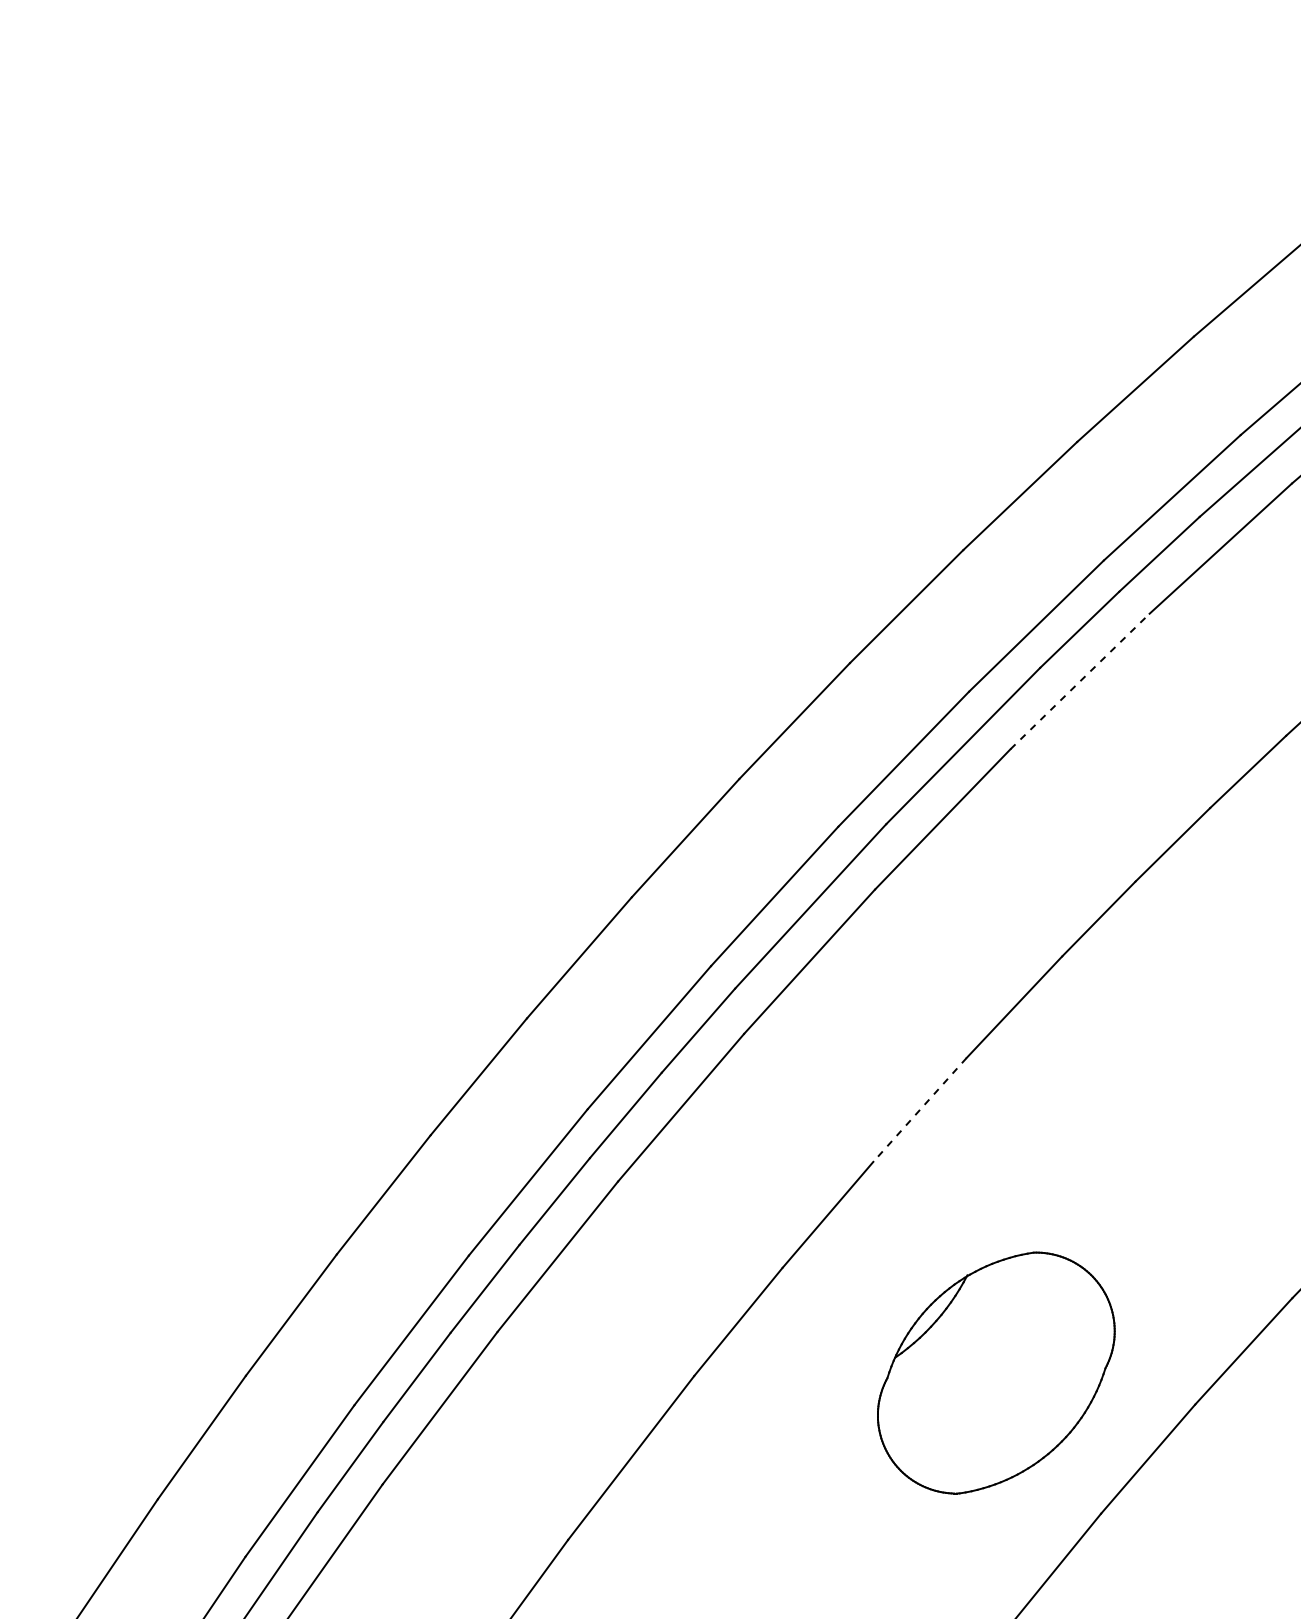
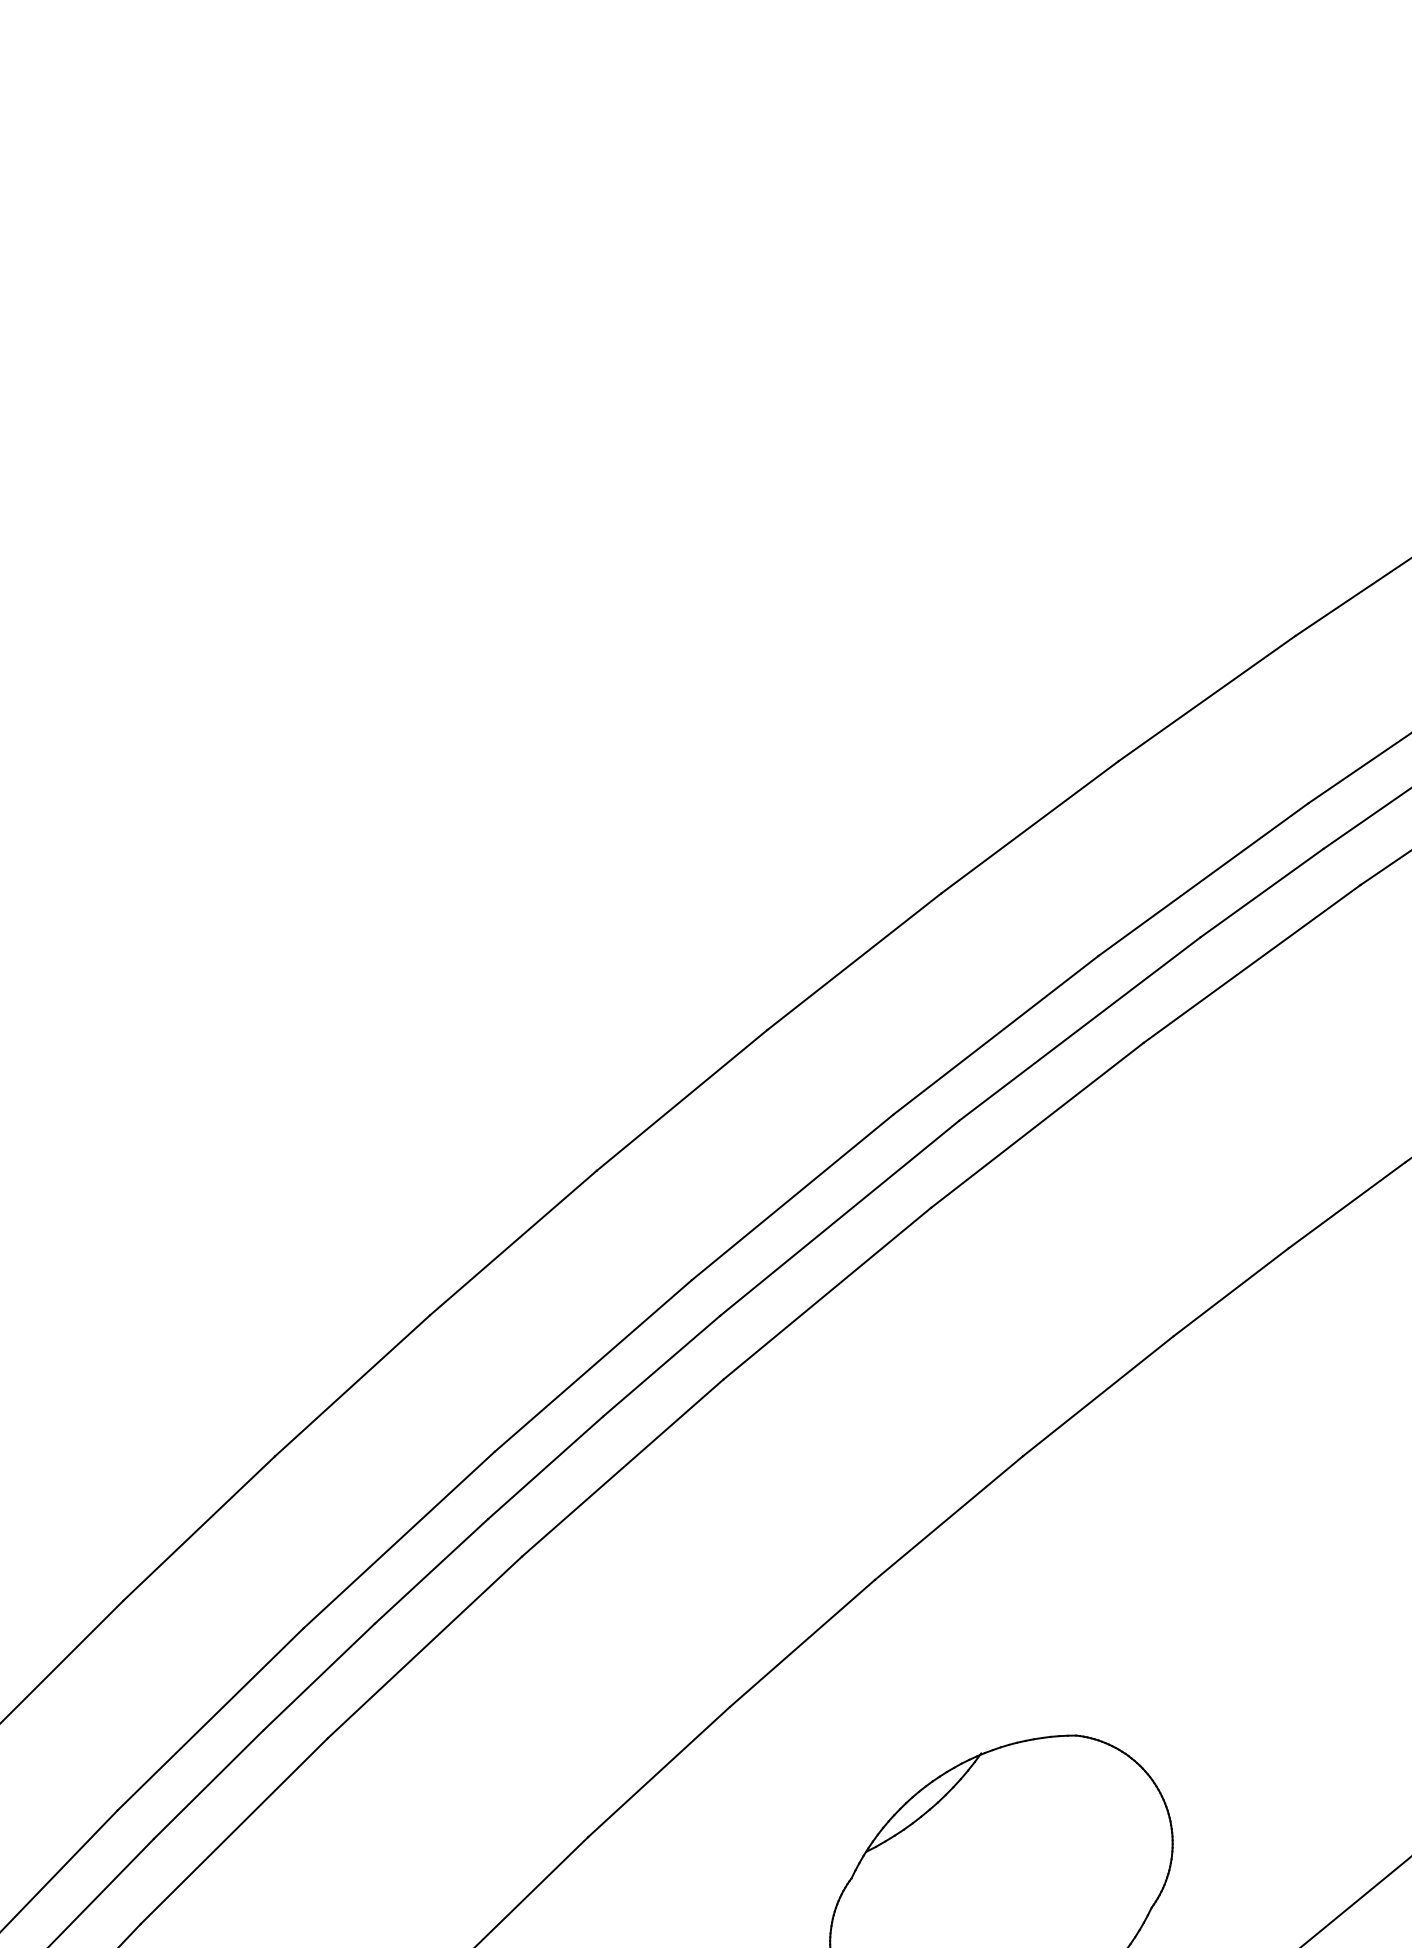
line: (1080, 681) -> (1252, 964), dashed -> solid
line: (919, 1109) -> (948, 1517), dashed -> solid

